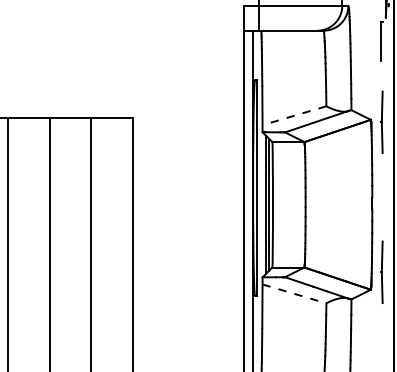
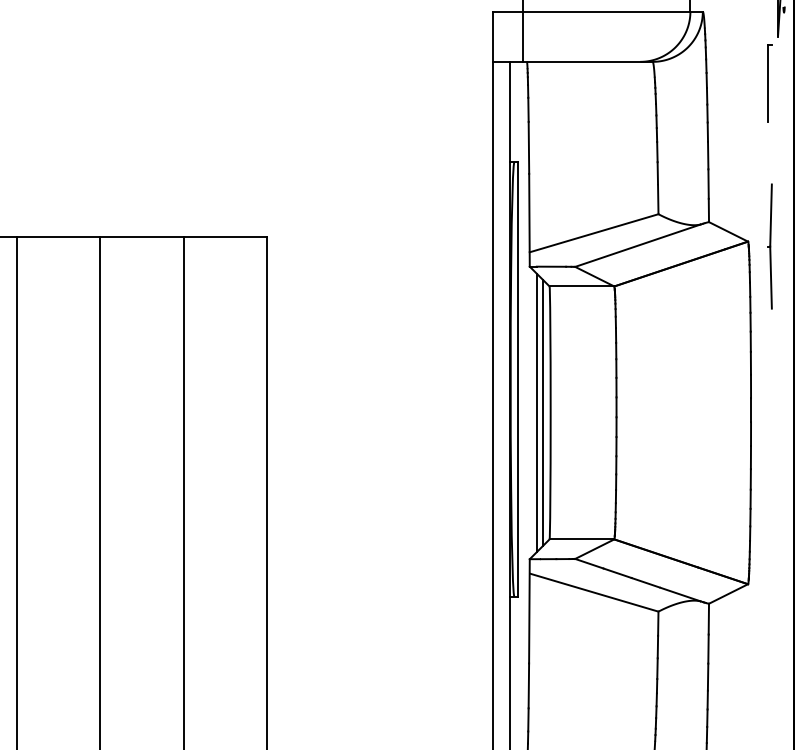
line: (294, 115) -> (594, 232), dashed -> solid
line: (381, 271) -> (769, 547), removed
line: (295, 294) -> (596, 593), dashed -> solid

